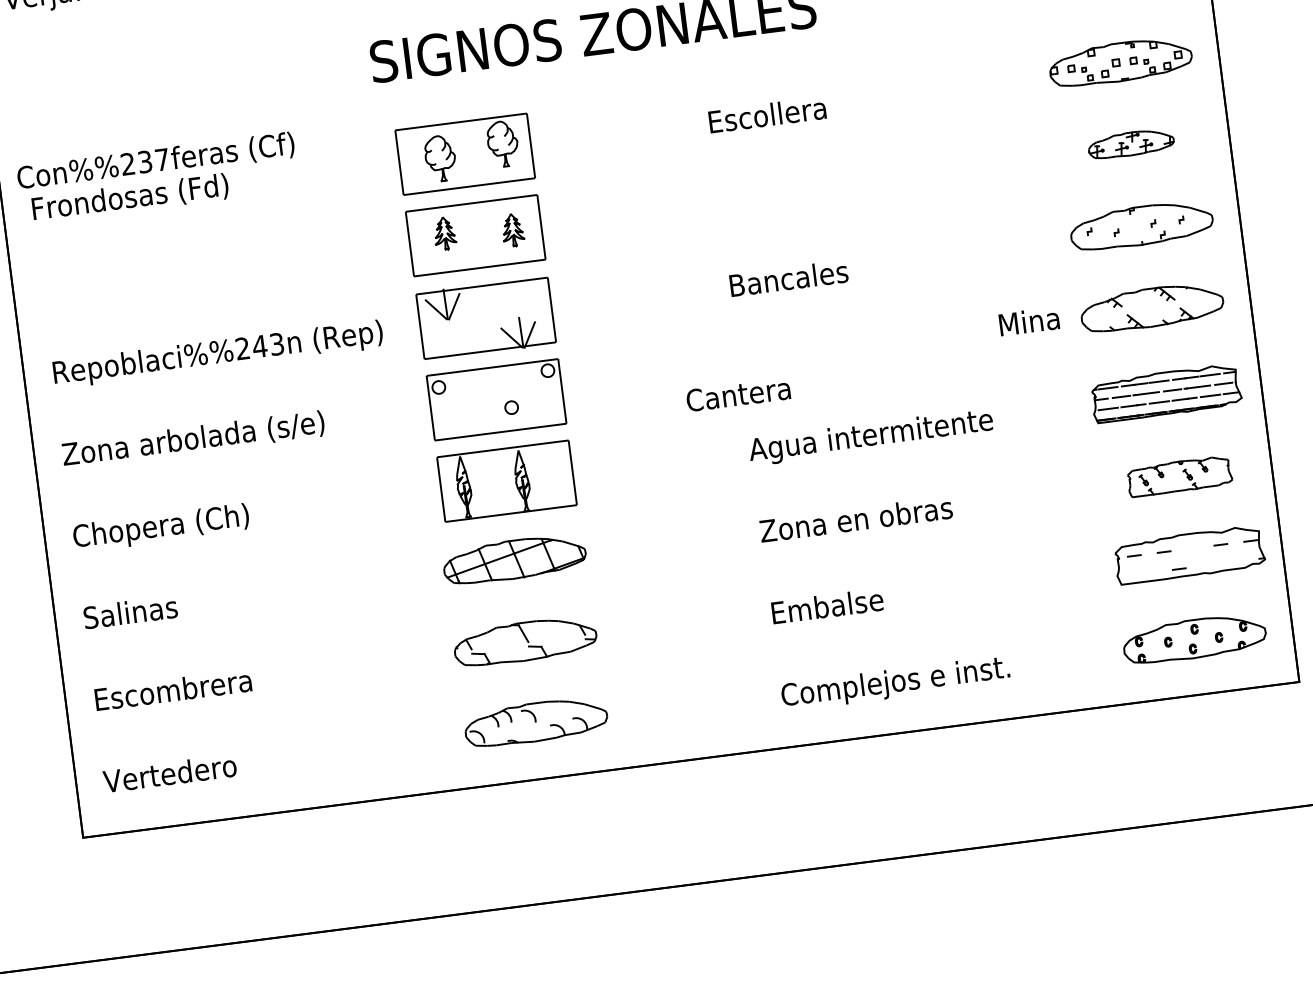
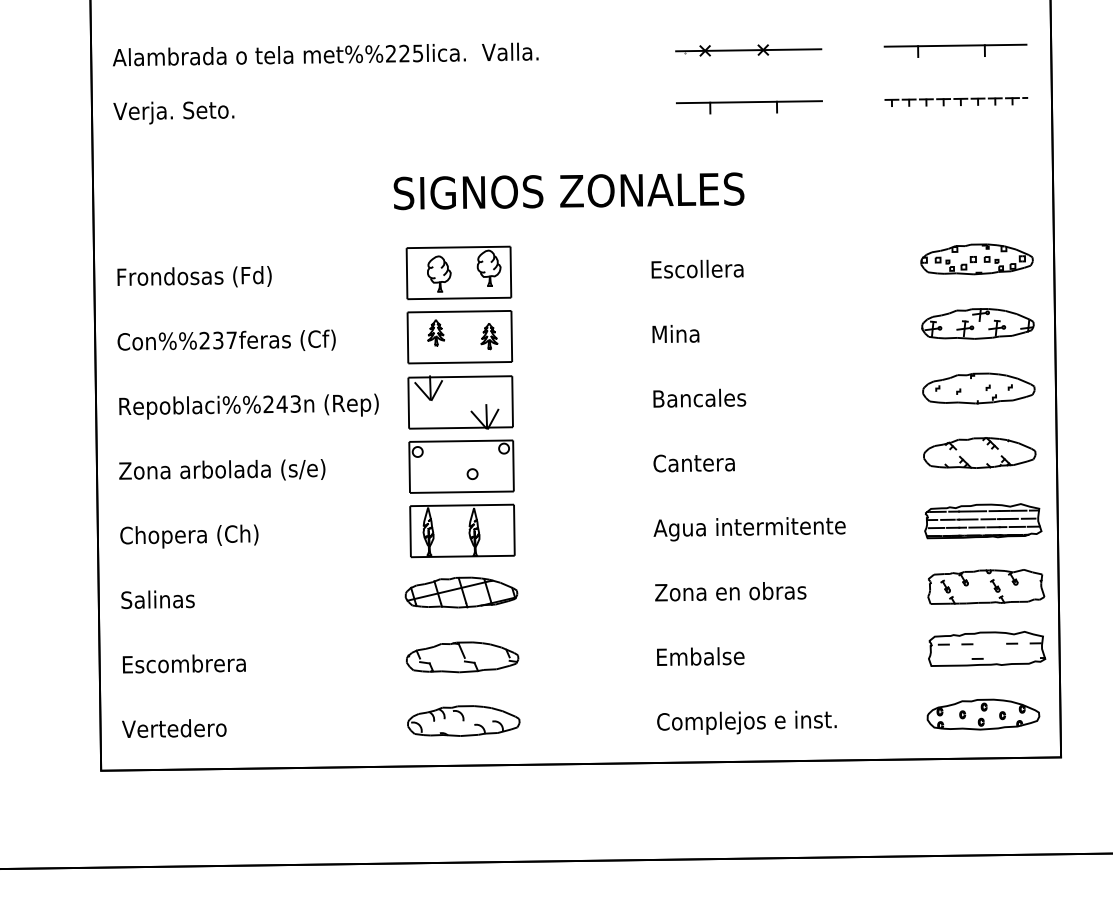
part: (1130, 143) -> (977, 323), size x1.67
text: (155, 159) -> (226, 339), moved
text: (1028, 320) -> (675, 333), moved
text: (737, 395) -> (693, 463), moved
part: (1180, 475) -> (986, 586), size x1.43

